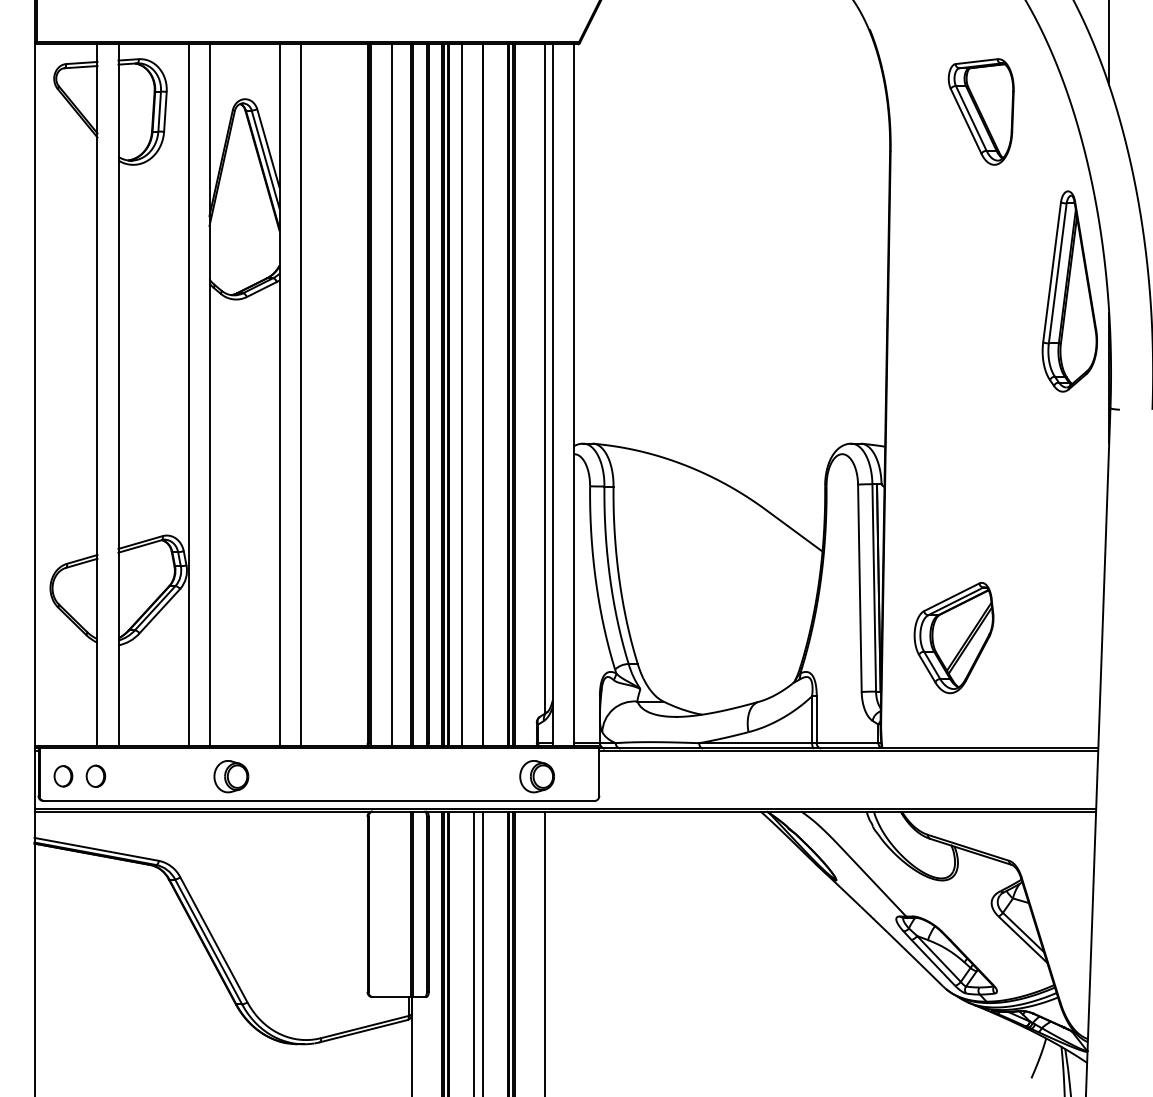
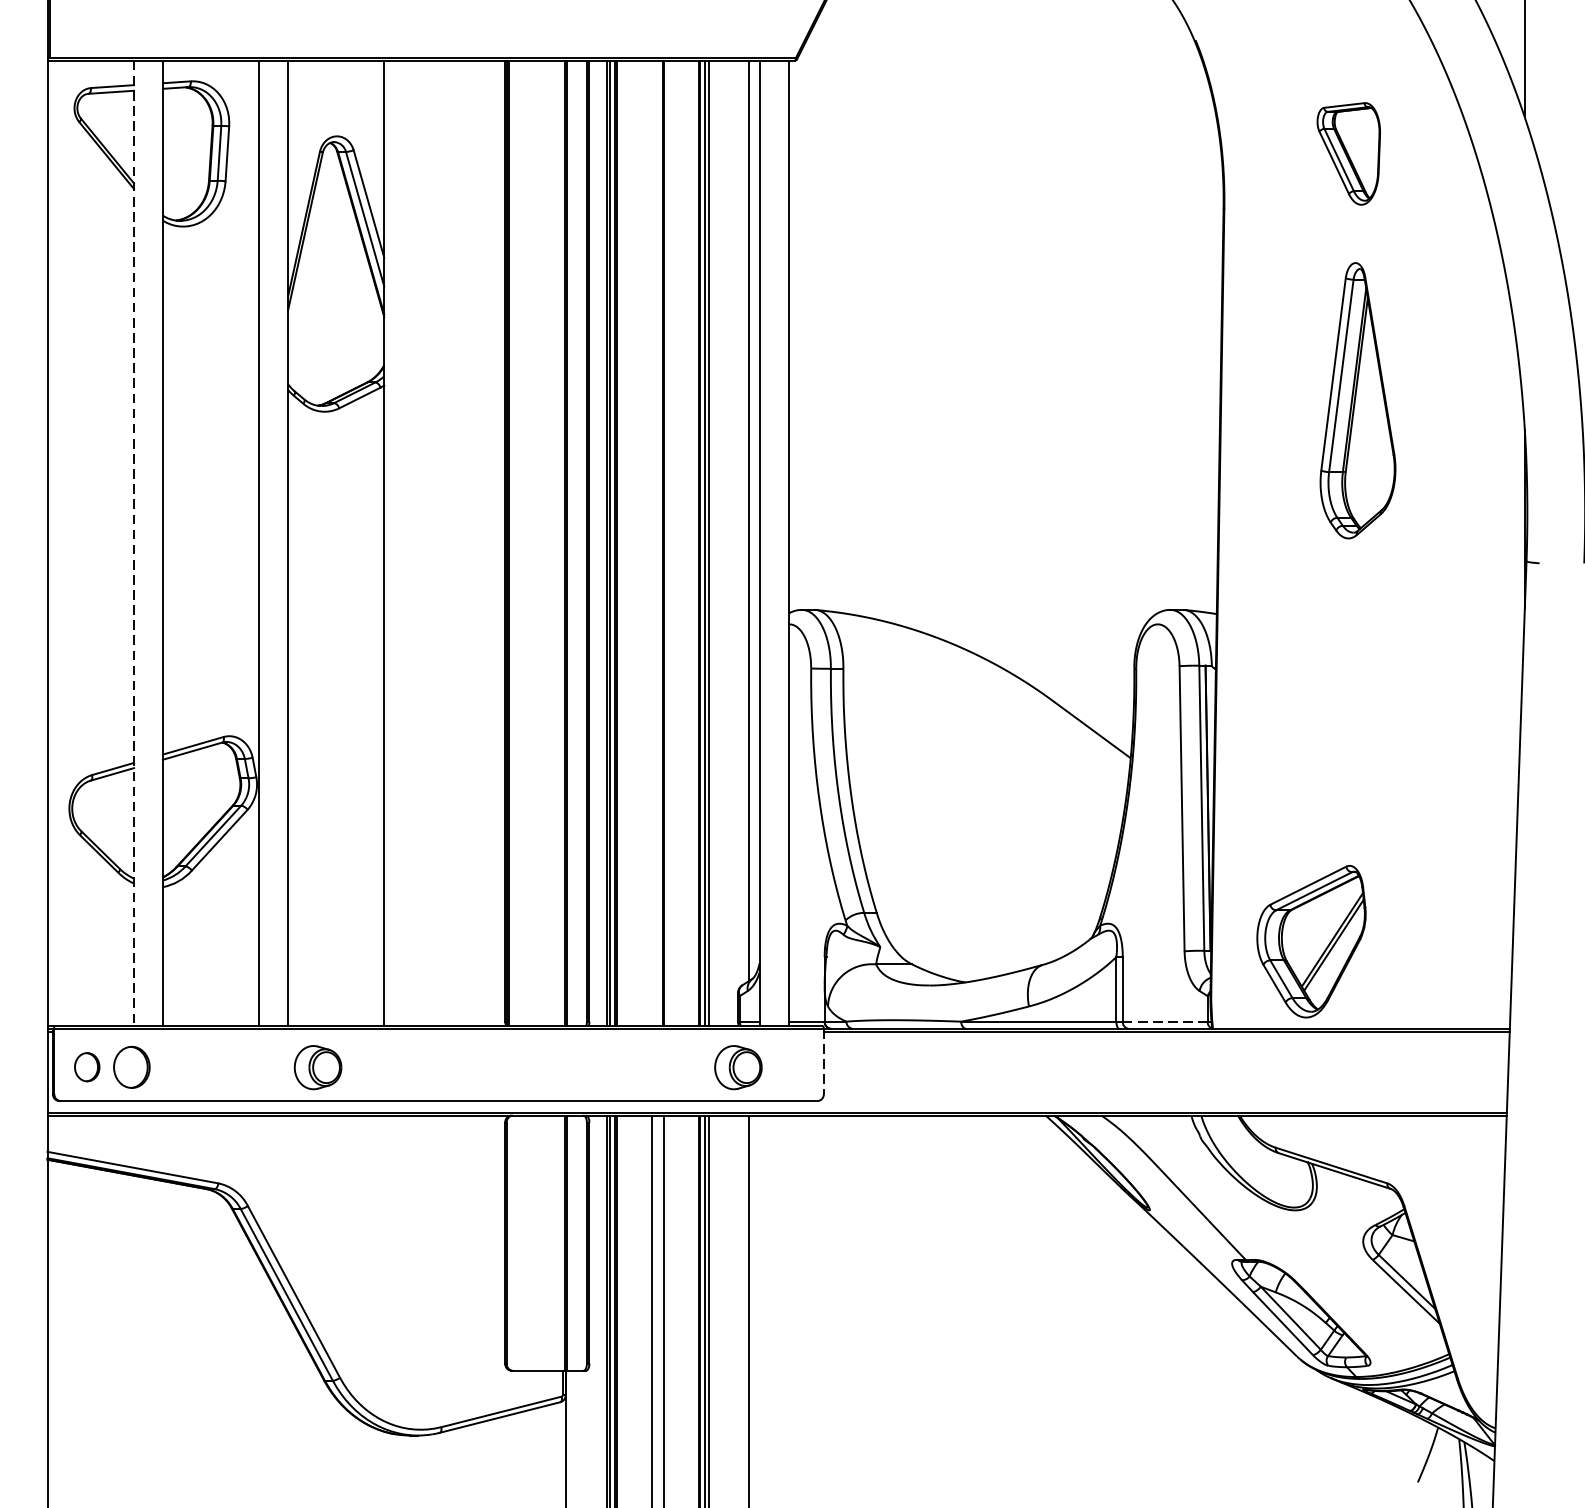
part: (980, 111) -> (1347, 153), size x0.7
part: (1069, 291) -> (1357, 400), moved
line: (97, 395) -> (134, 543), solid -> dashed
line: (300, 395) -> (413, 543), removed
line: (391, 395) -> (538, 543), removed
line: (461, 395) -> (634, 543), removed
part: (953, 638) -> (1310, 942), moved
line: (847, 743) -> (1165, 1022), solid -> dashed
line: (599, 772) -> (824, 1061), solid -> dashed
part: (95, 775) -> (131, 1066), size x1.4

